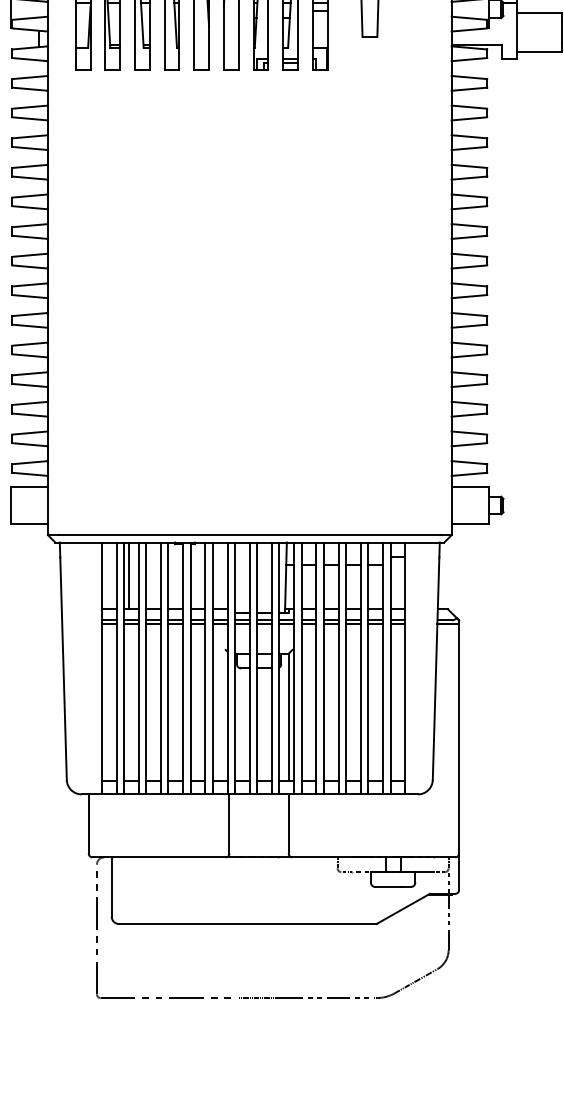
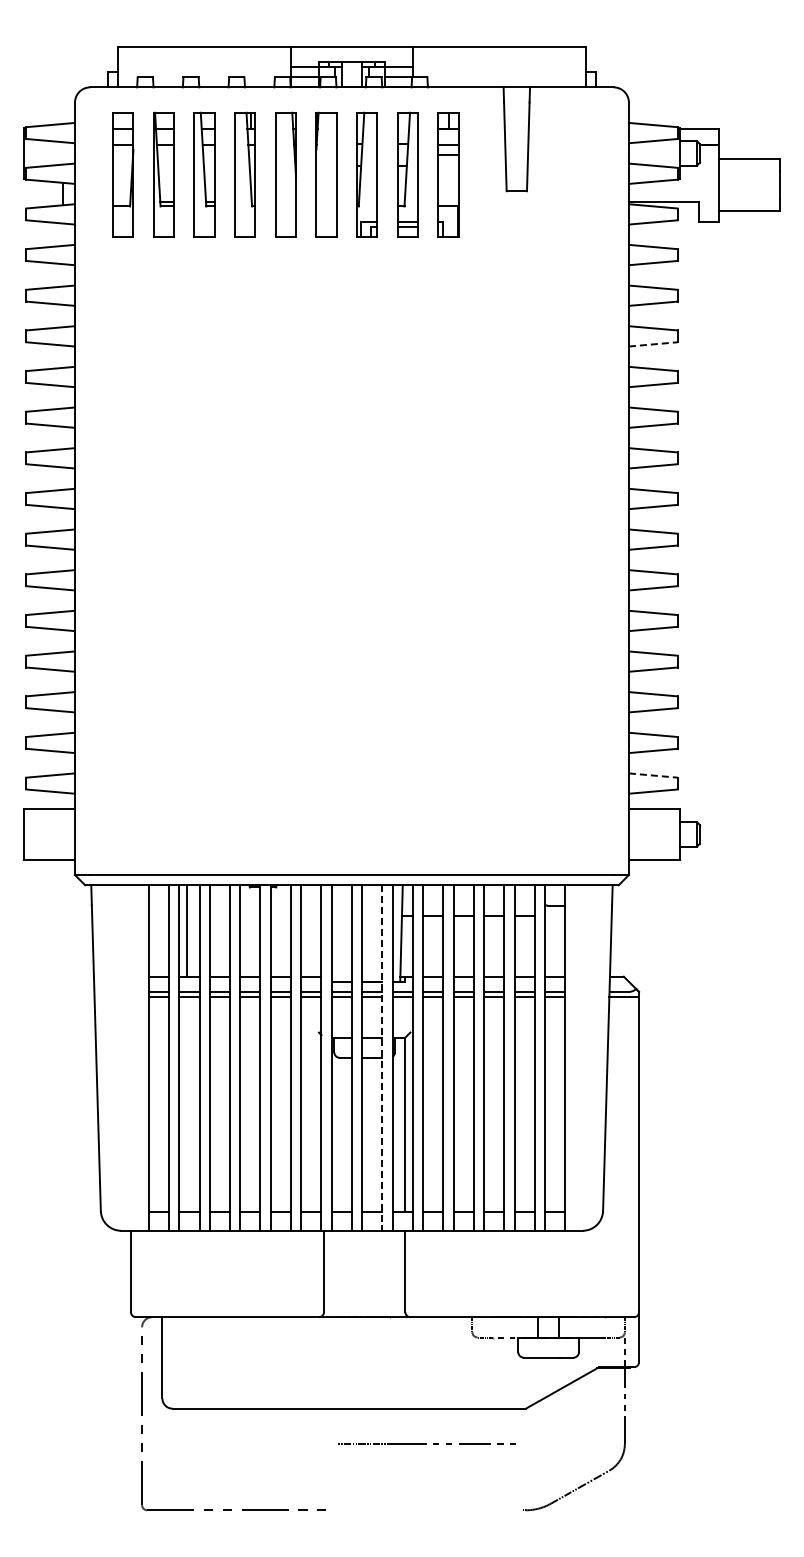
line: (469, 148) -> (653, 344), solid -> dashed
line: (469, 462) -> (653, 775), solid -> dashed
line: (272, 667) -> (382, 1056), solid -> dashed
line: (303, 997) -> (426, 1443), moved

